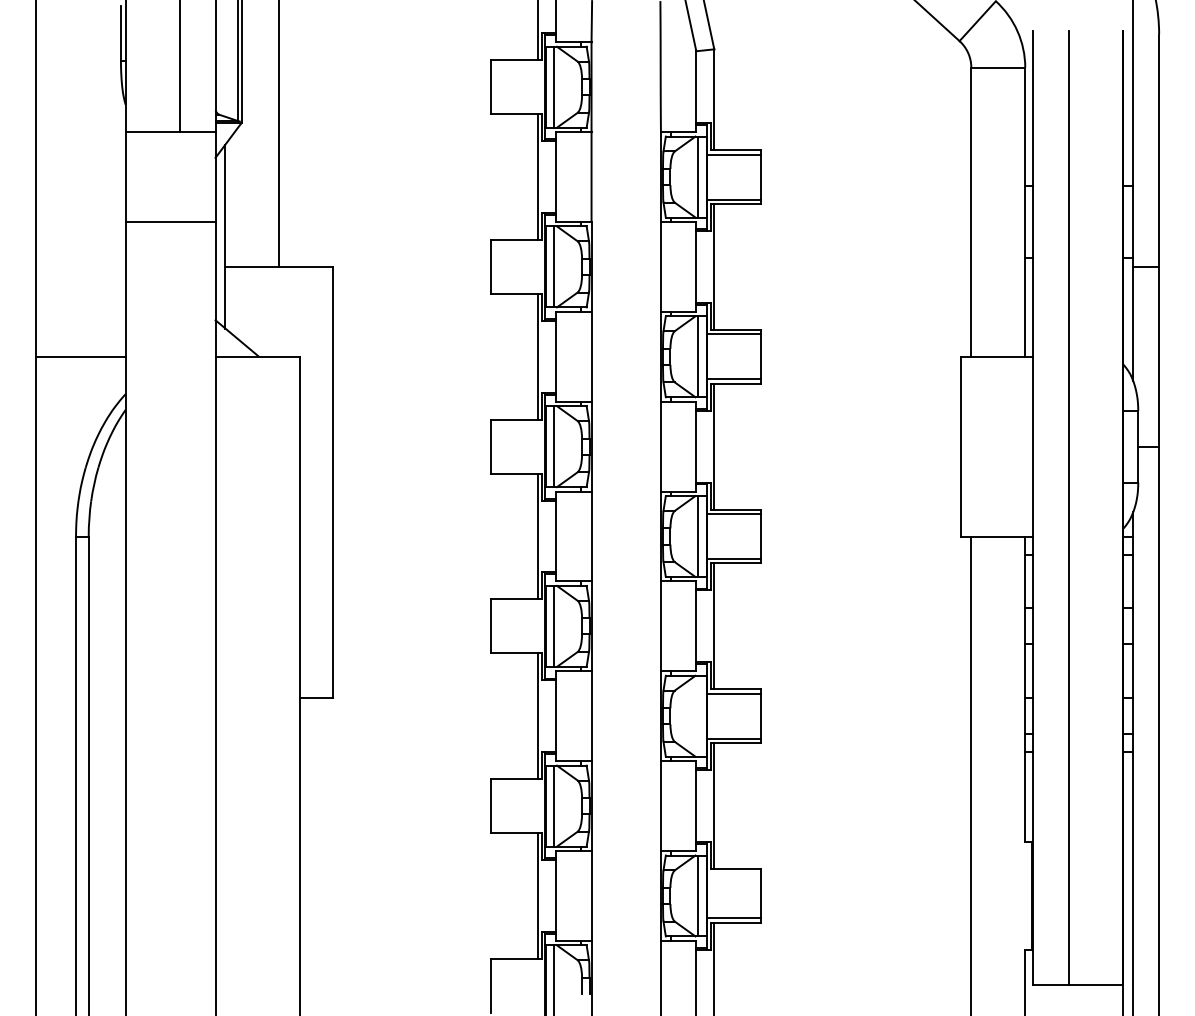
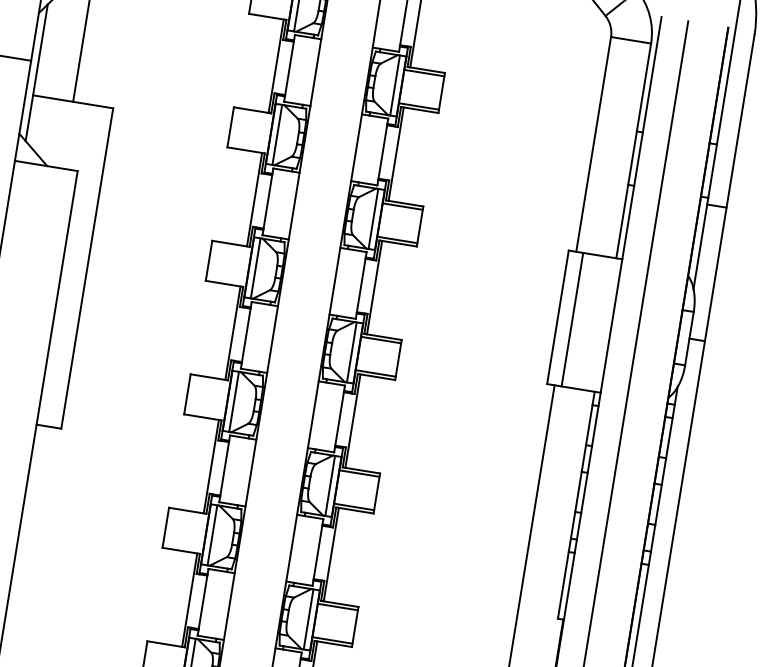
line: (980, 446) -> (572, 319), added
line: (698, 715) -> (330, 485), added
line: (734, 873) -> (338, 607), added

